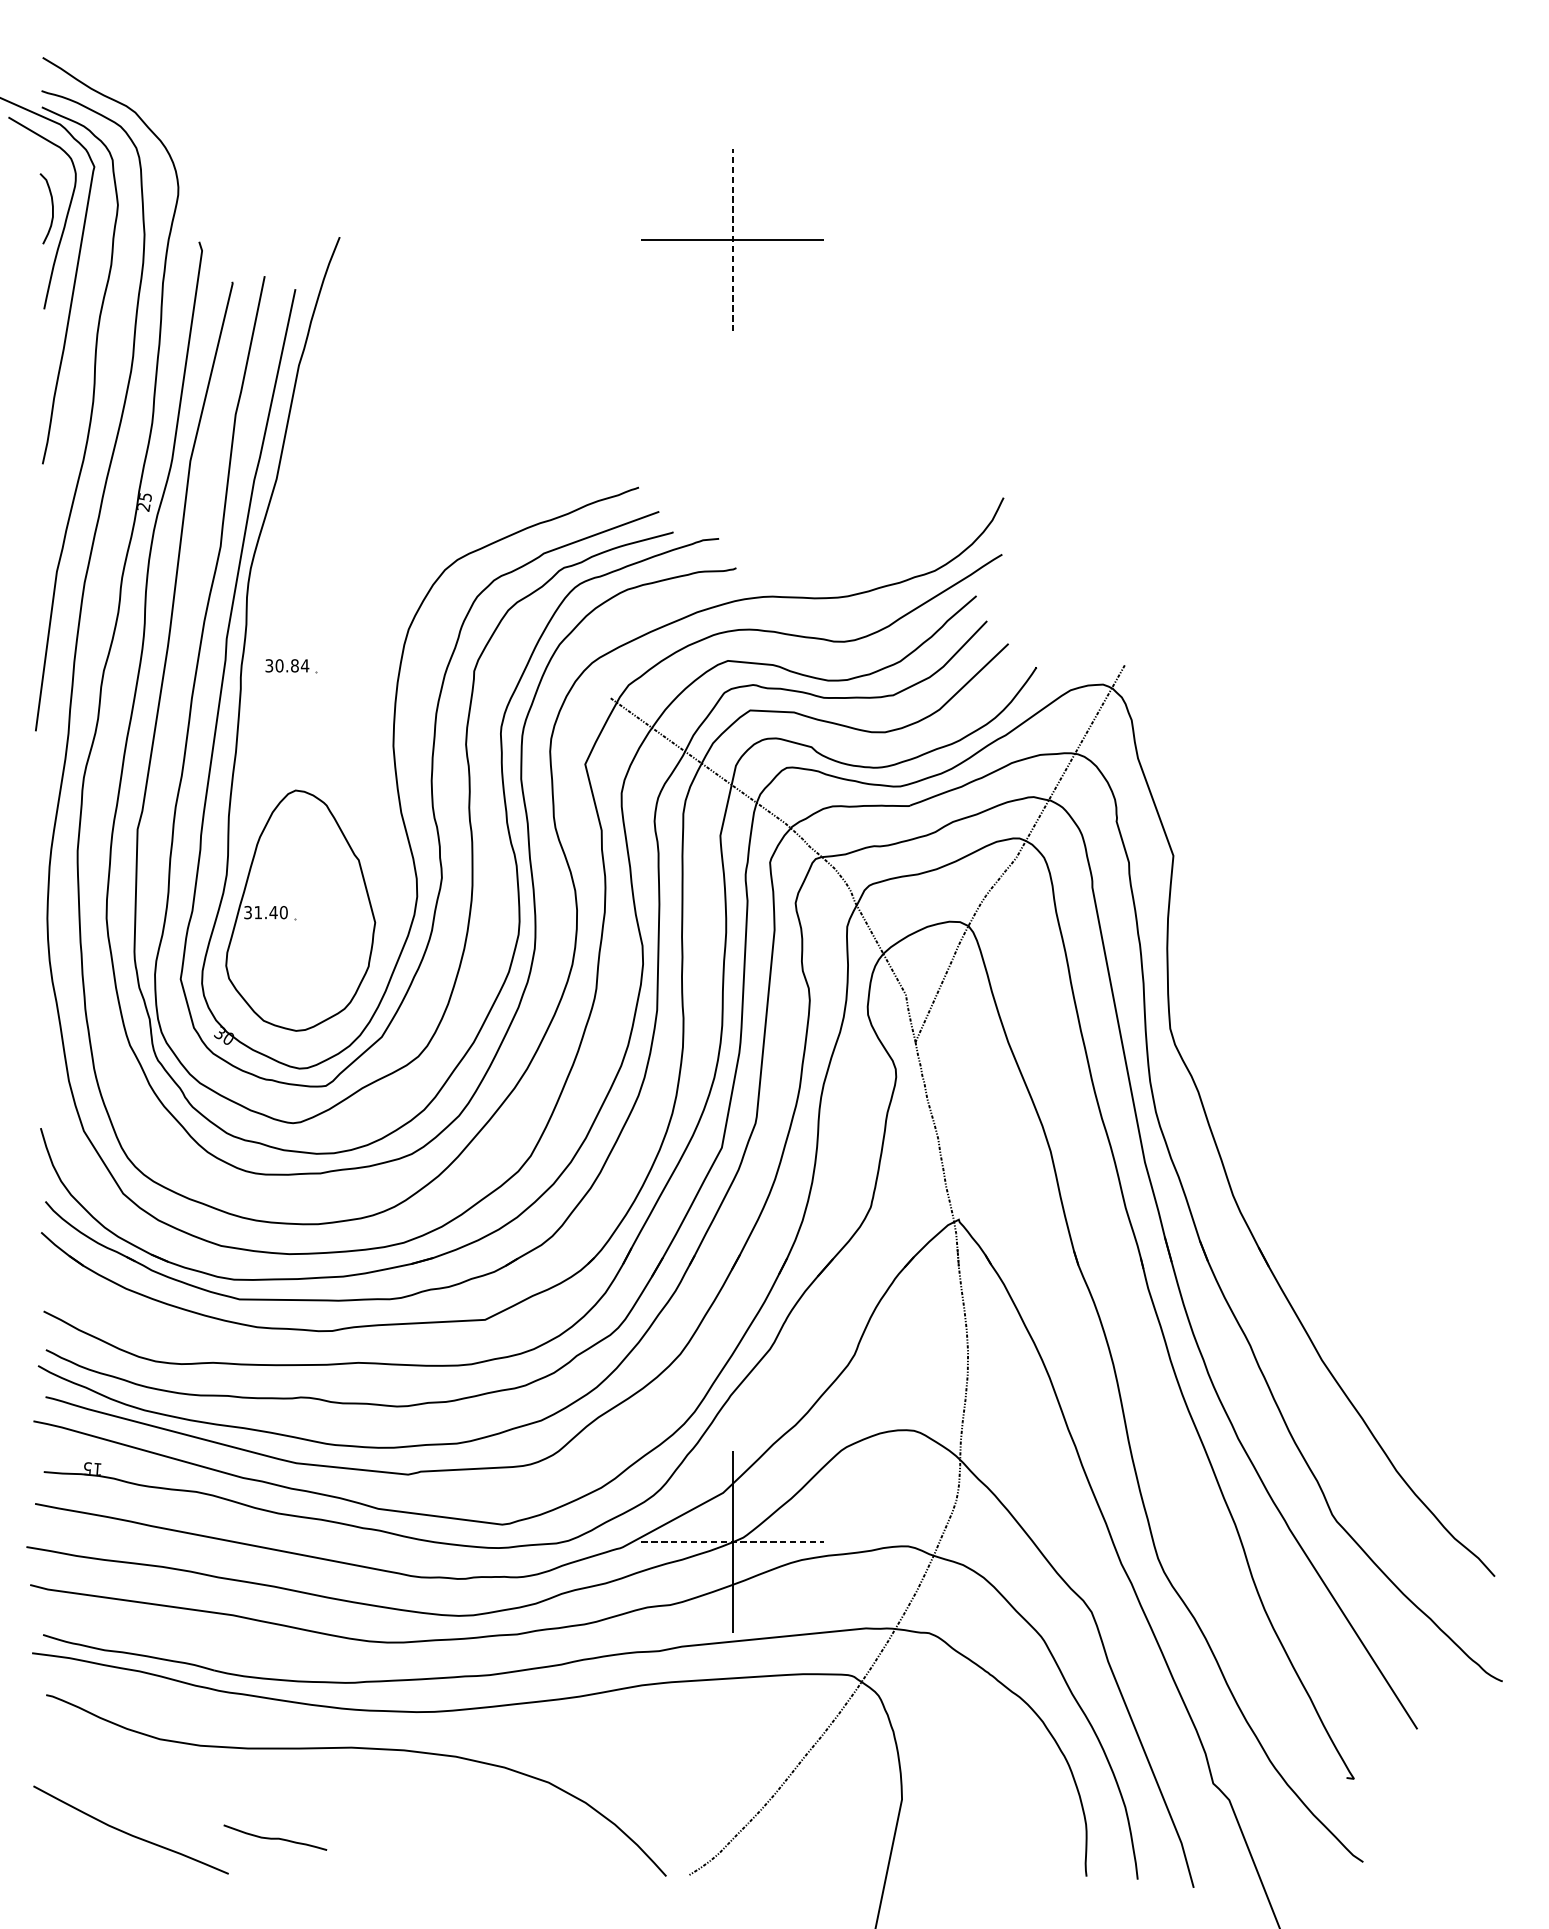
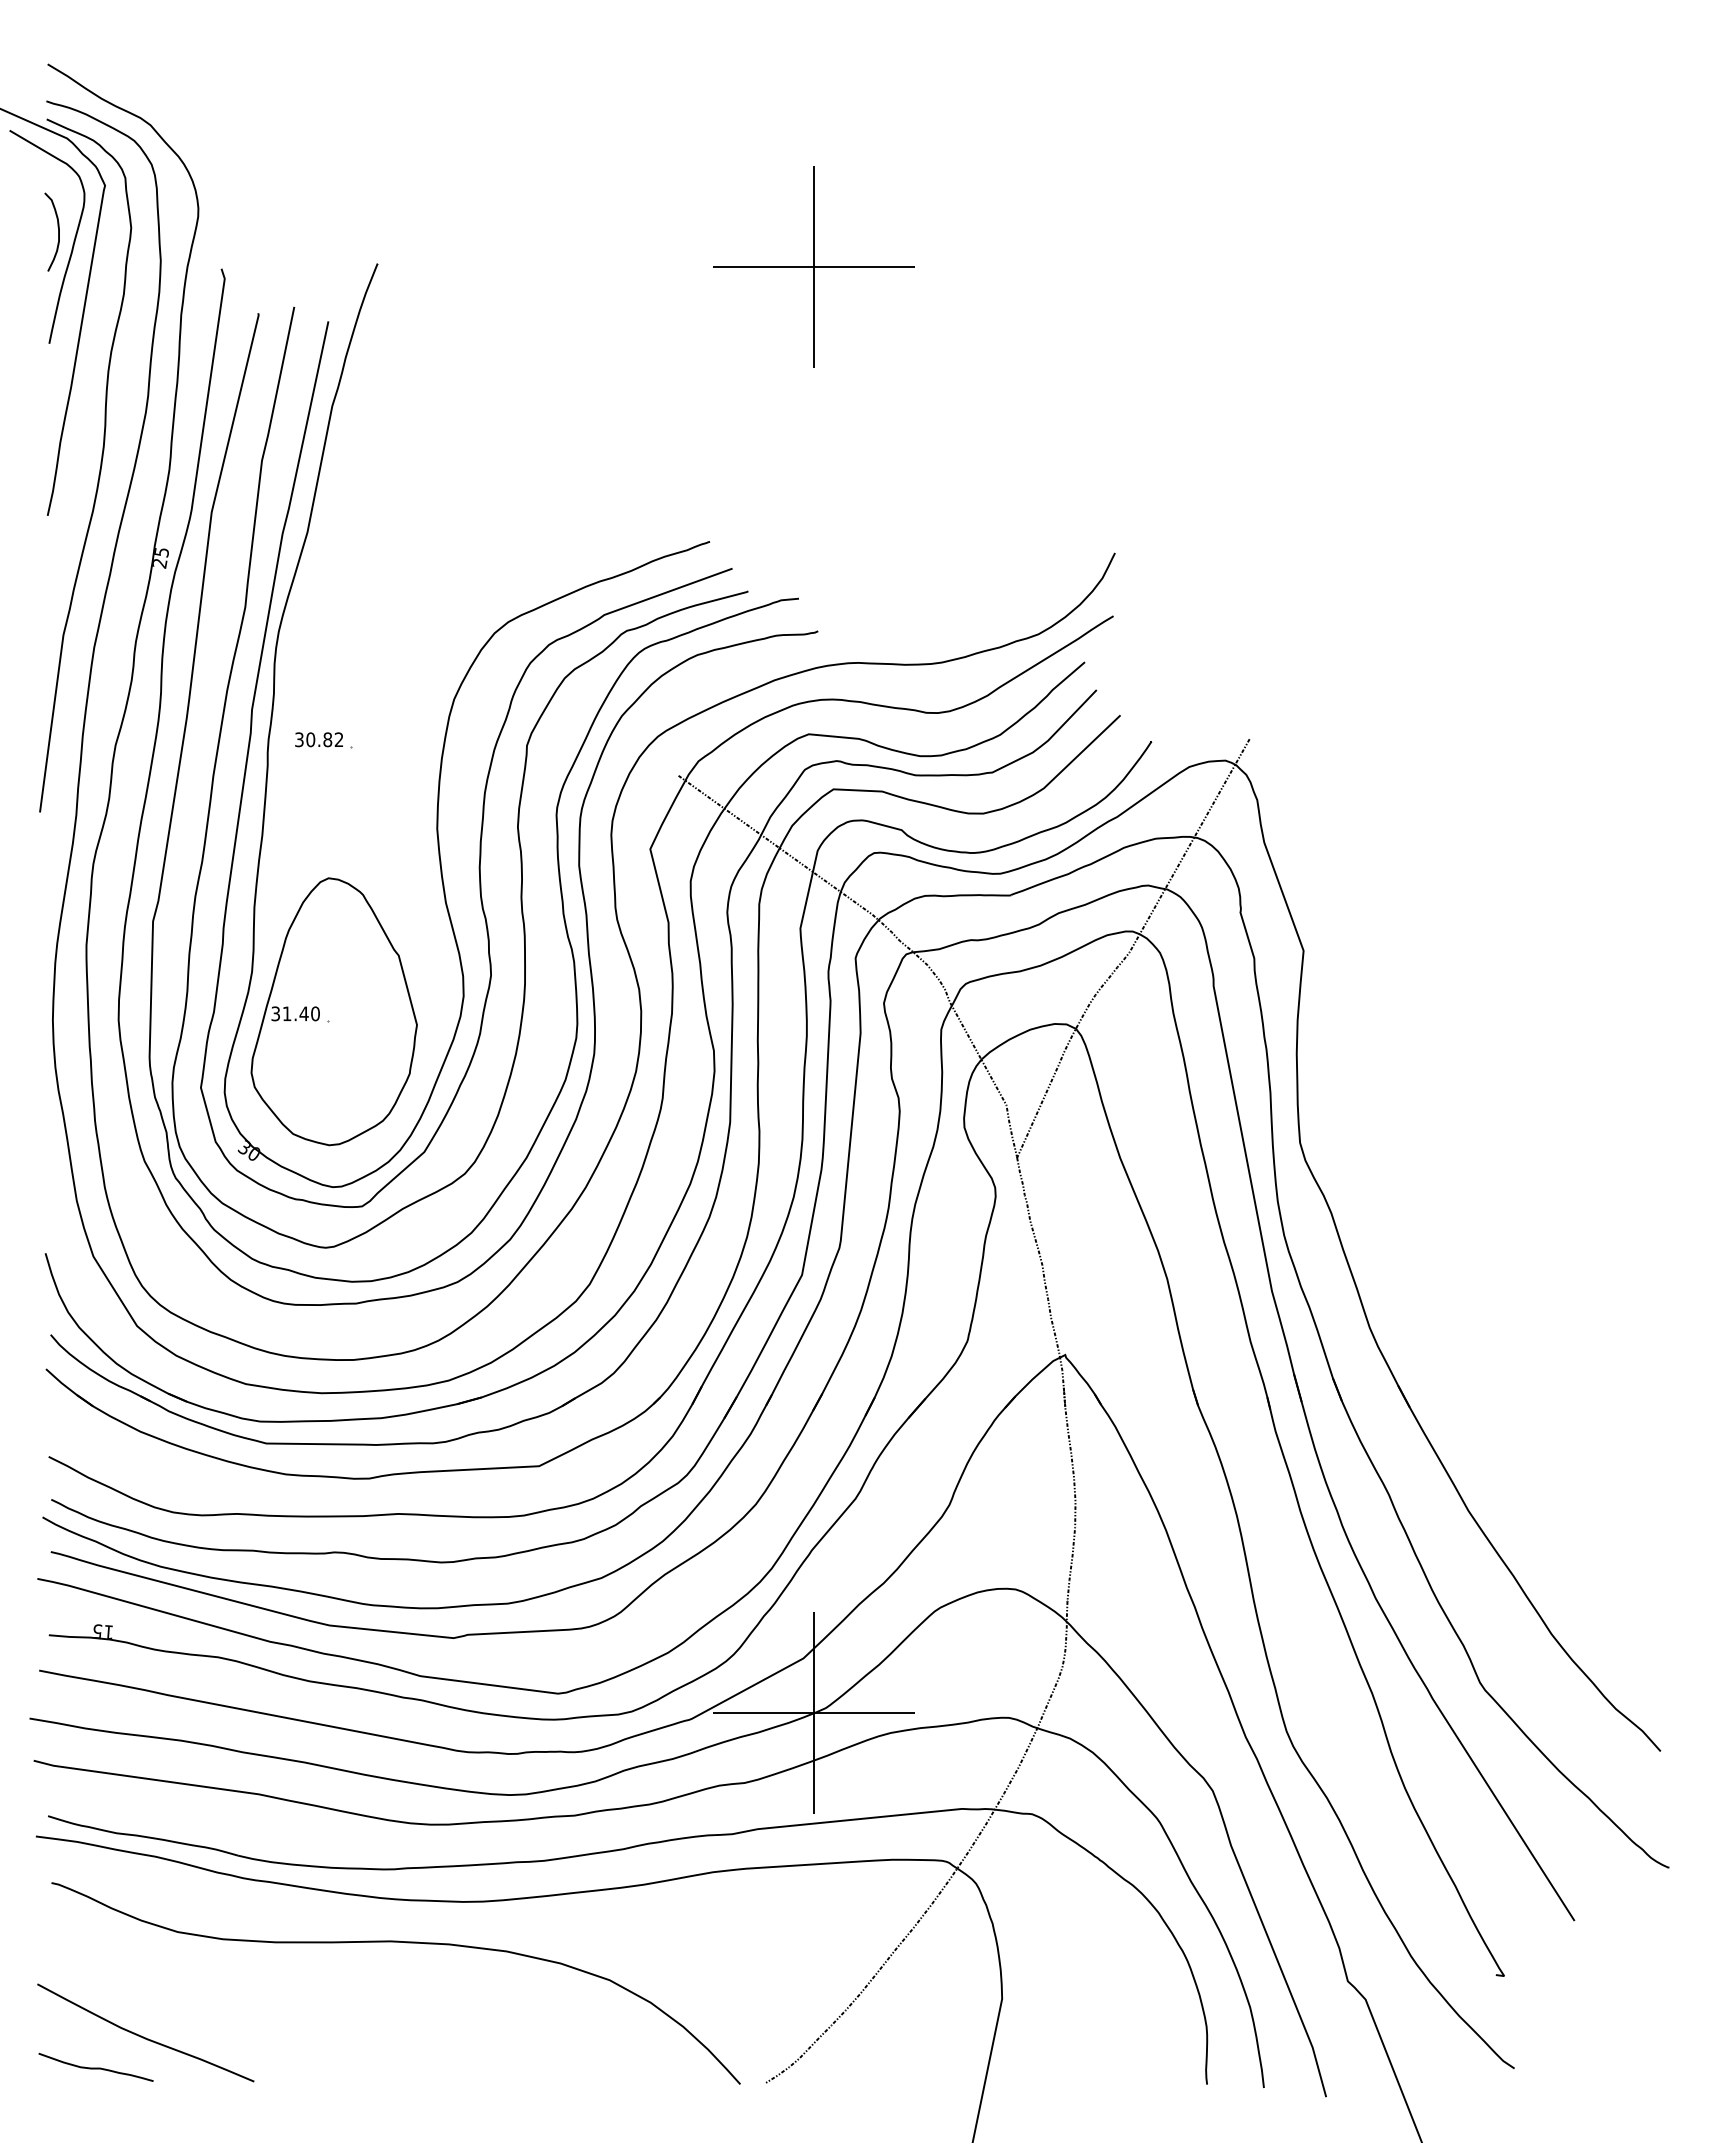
line: (732, 240) -> (813, 267), dashed -> solid
text: (304, 665) -> (338, 739), 30.84 -> 30.82
line: (732, 1542) -> (813, 1713), dashed -> solid
curve: (274, 1837) -> (95, 2067), moved

